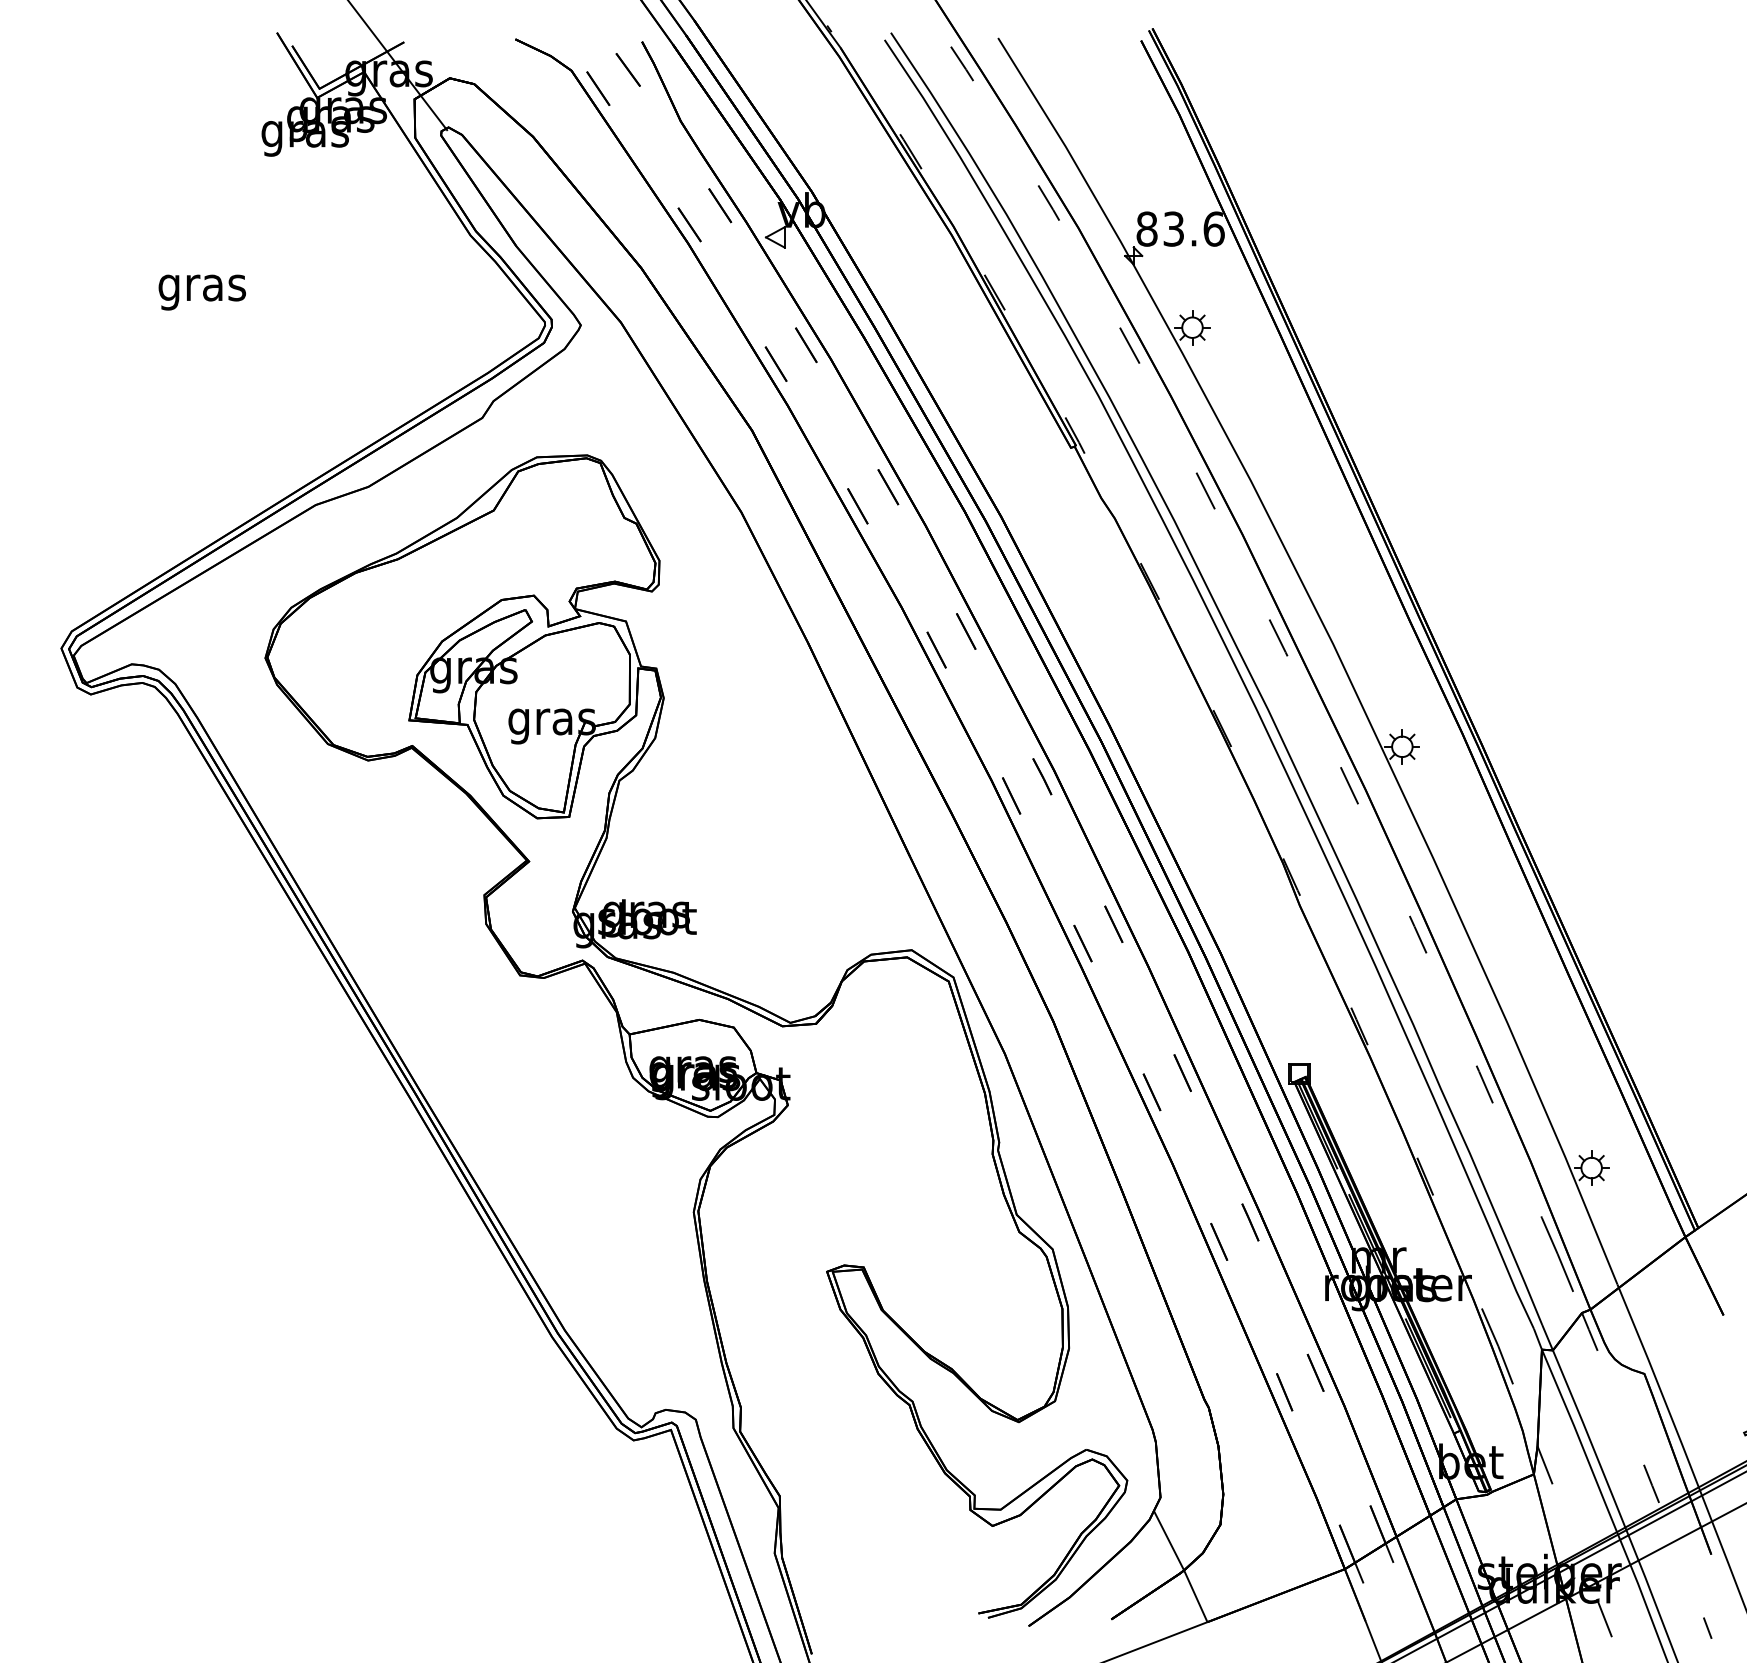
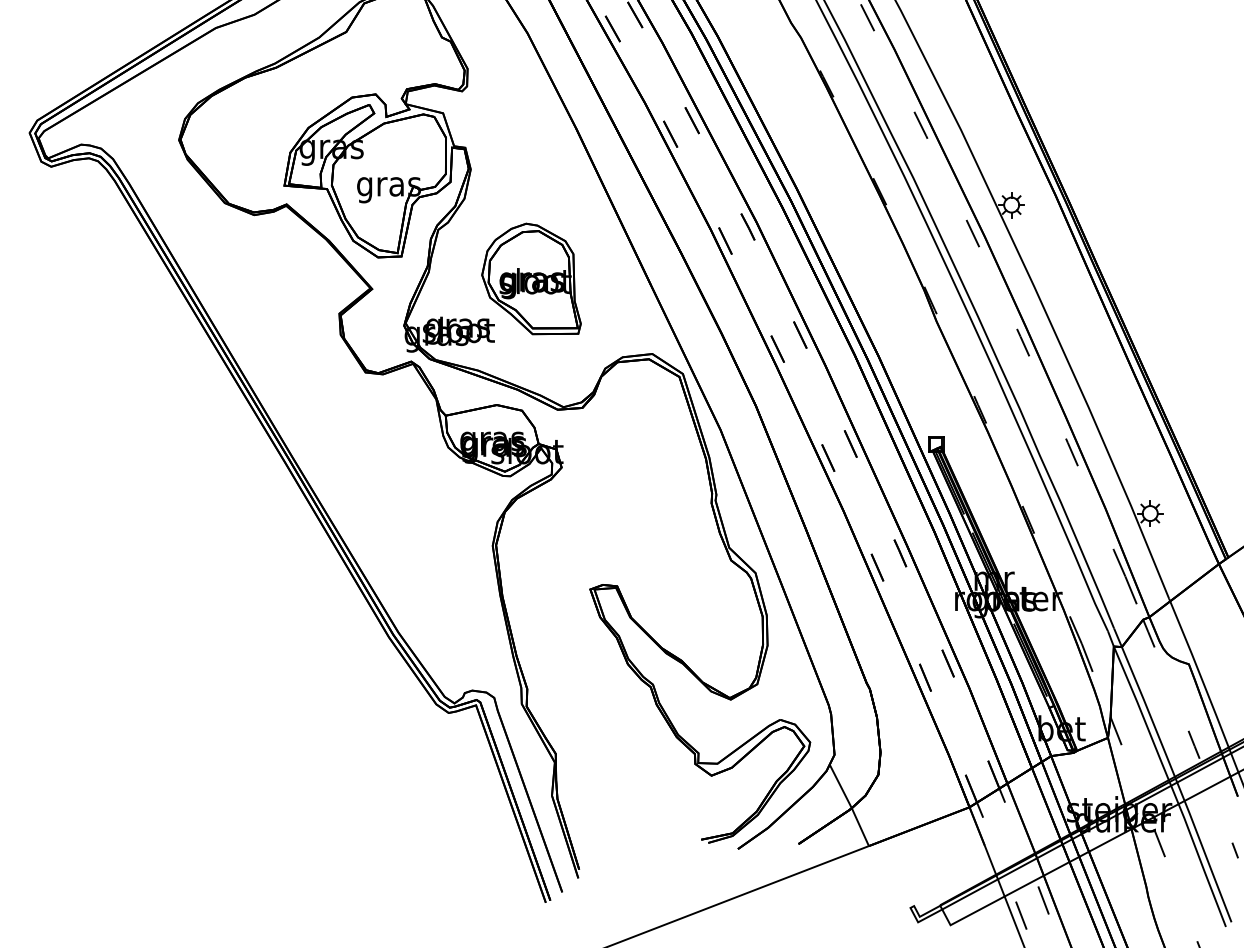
part: (746, 847) -> (531, 278), added

